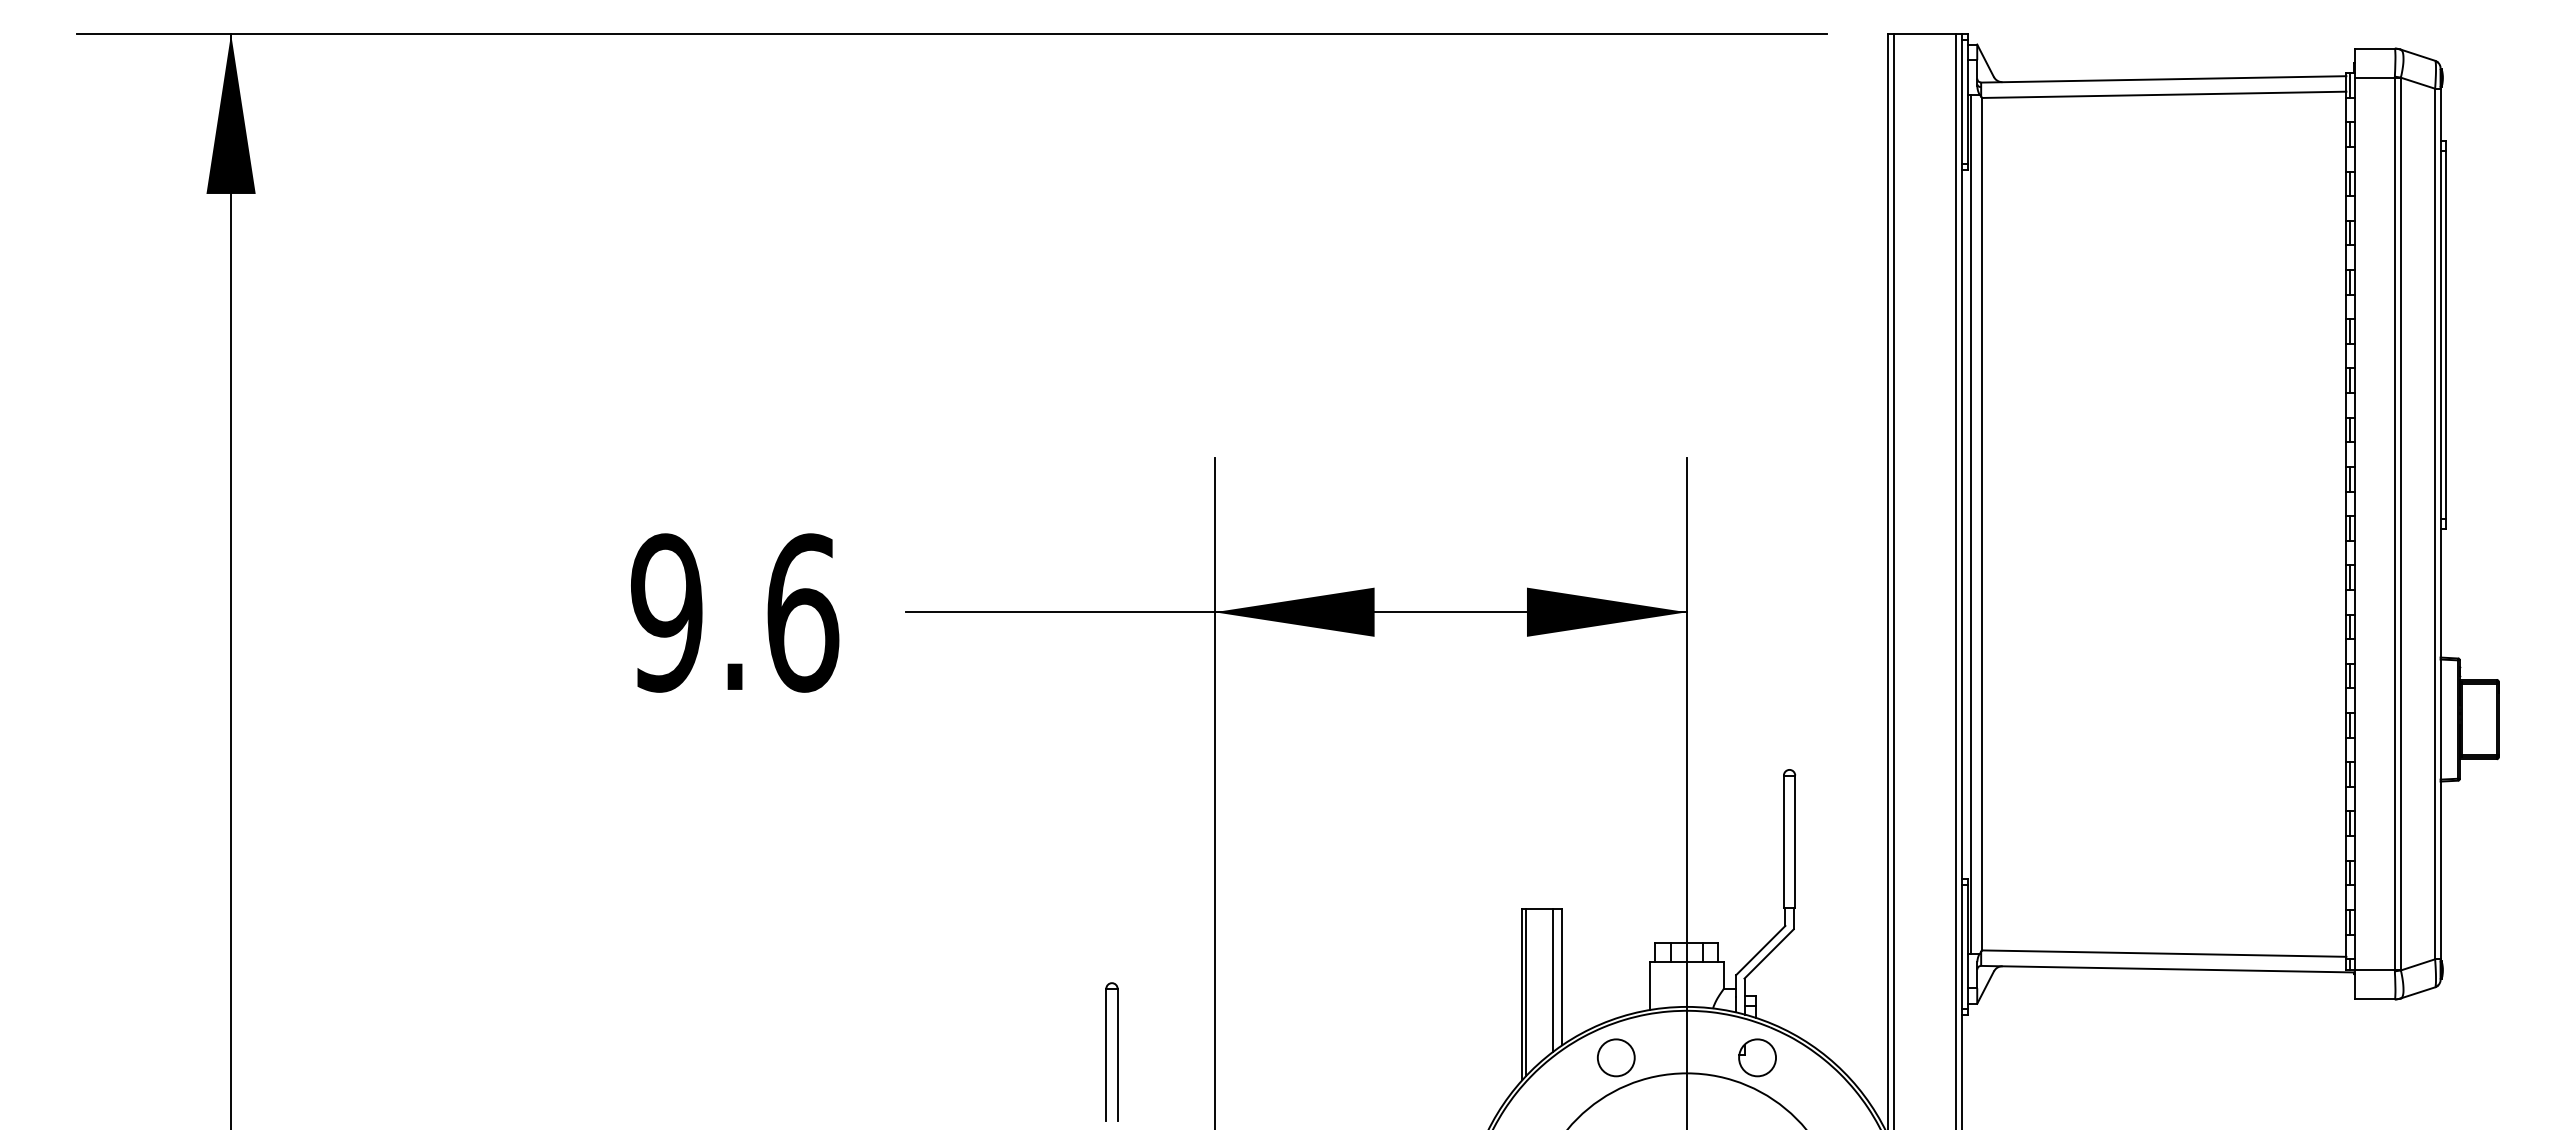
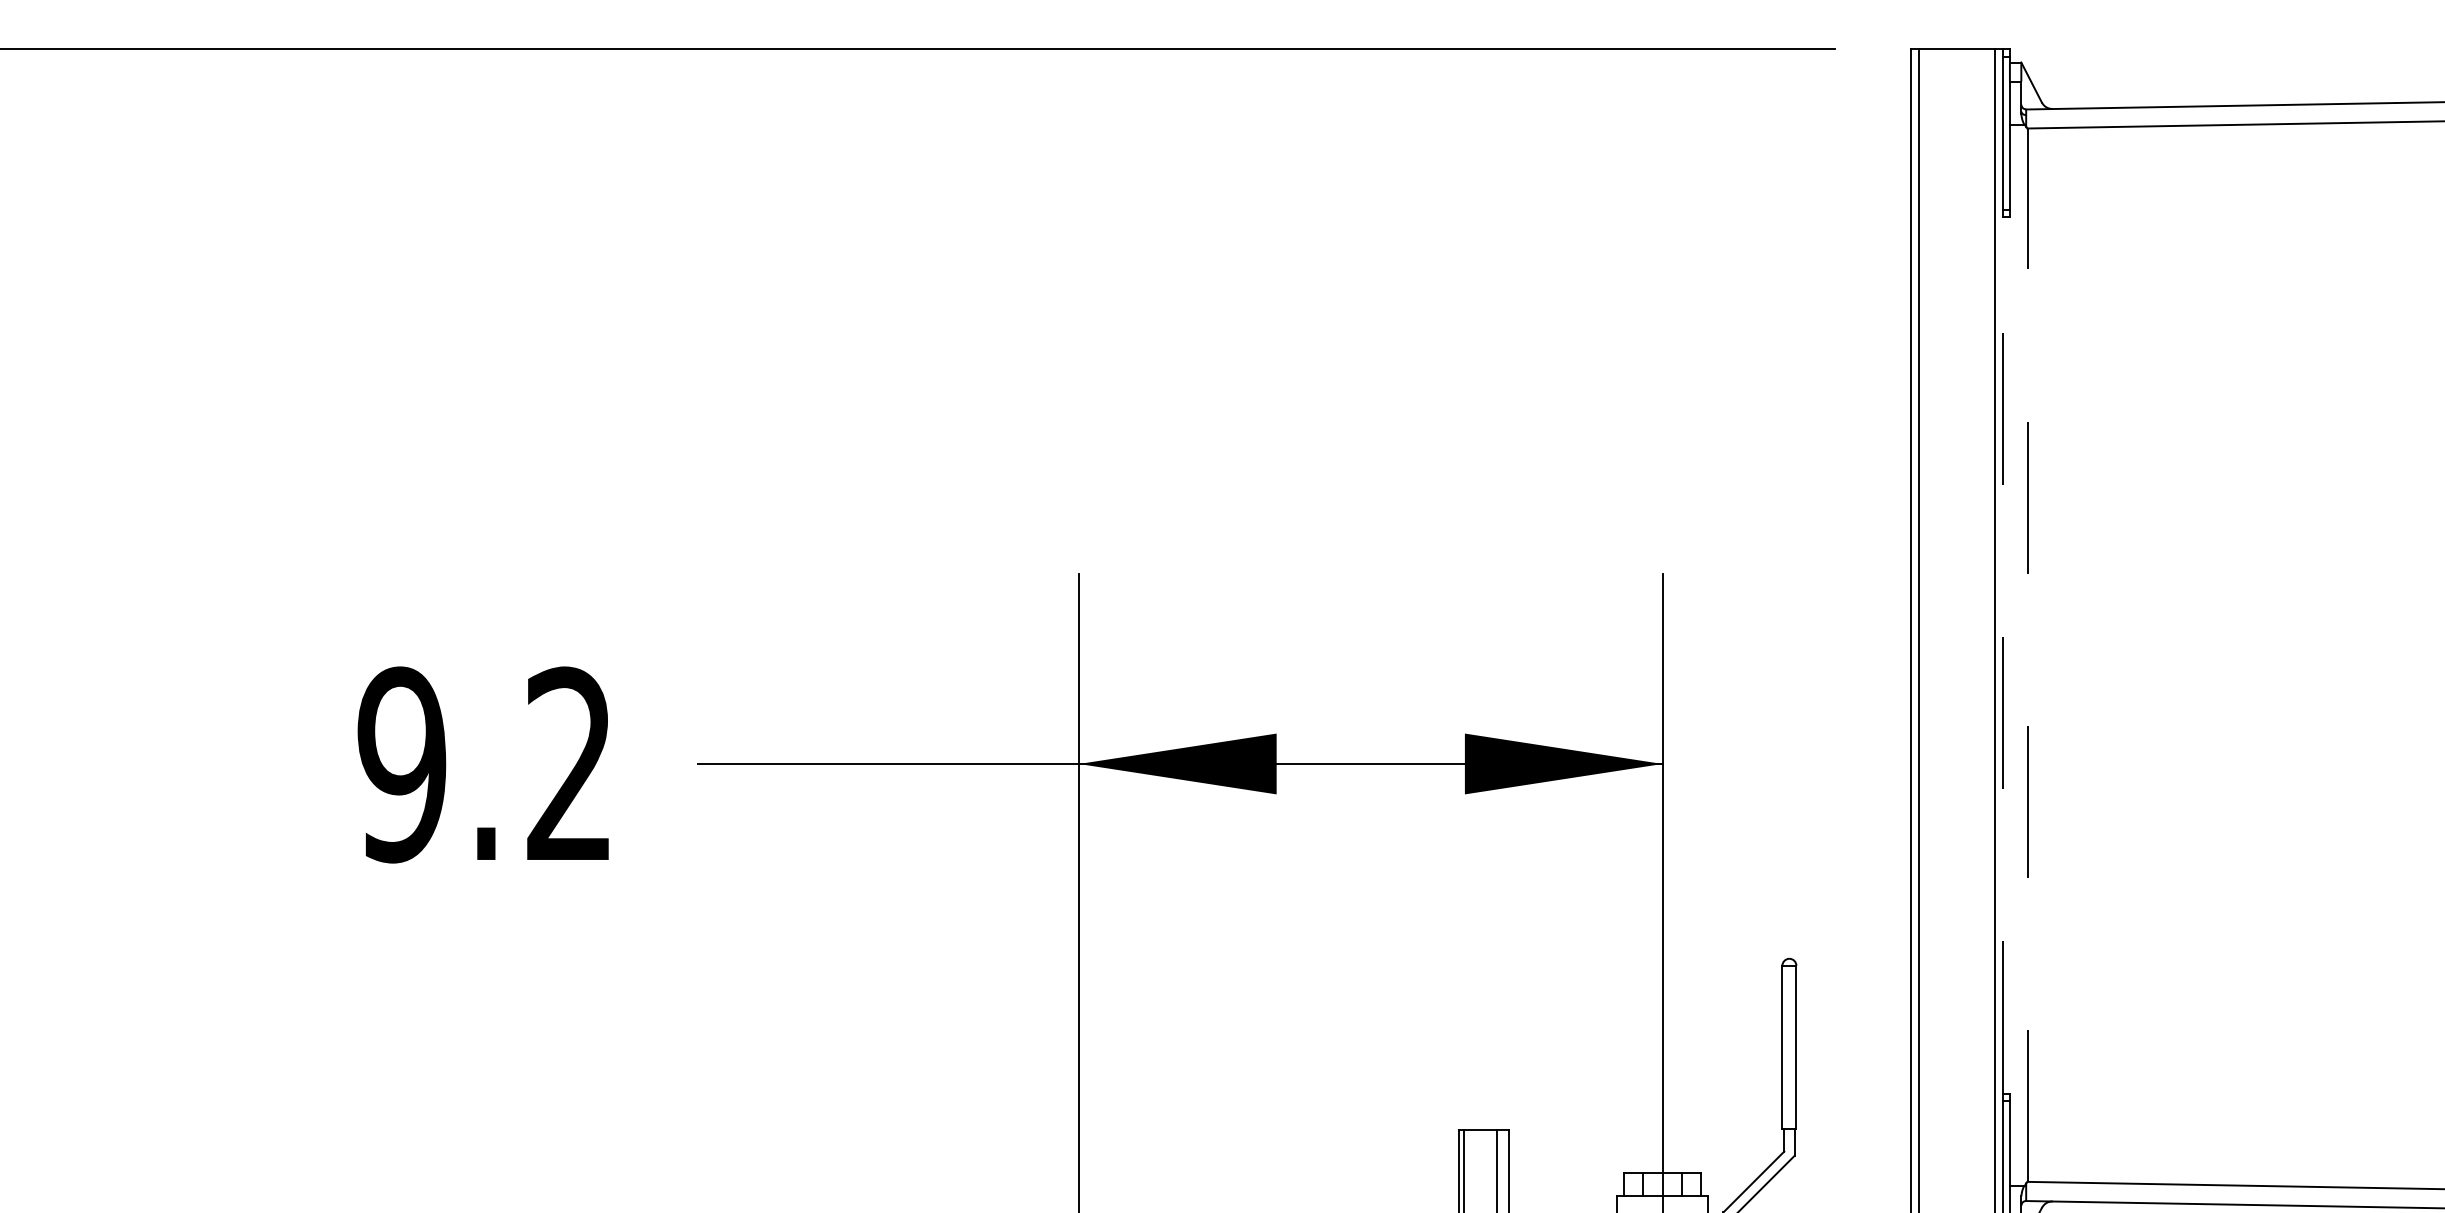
line: (1982, 523) -> (2027, 654), solid -> dashed
line: (1962, 524) -> (2003, 655), solid -> dashed
line: (1970, 524) -> (2013, 655), removed
text: (803, 612) -> (570, 764), 9.6 -> 9.2

